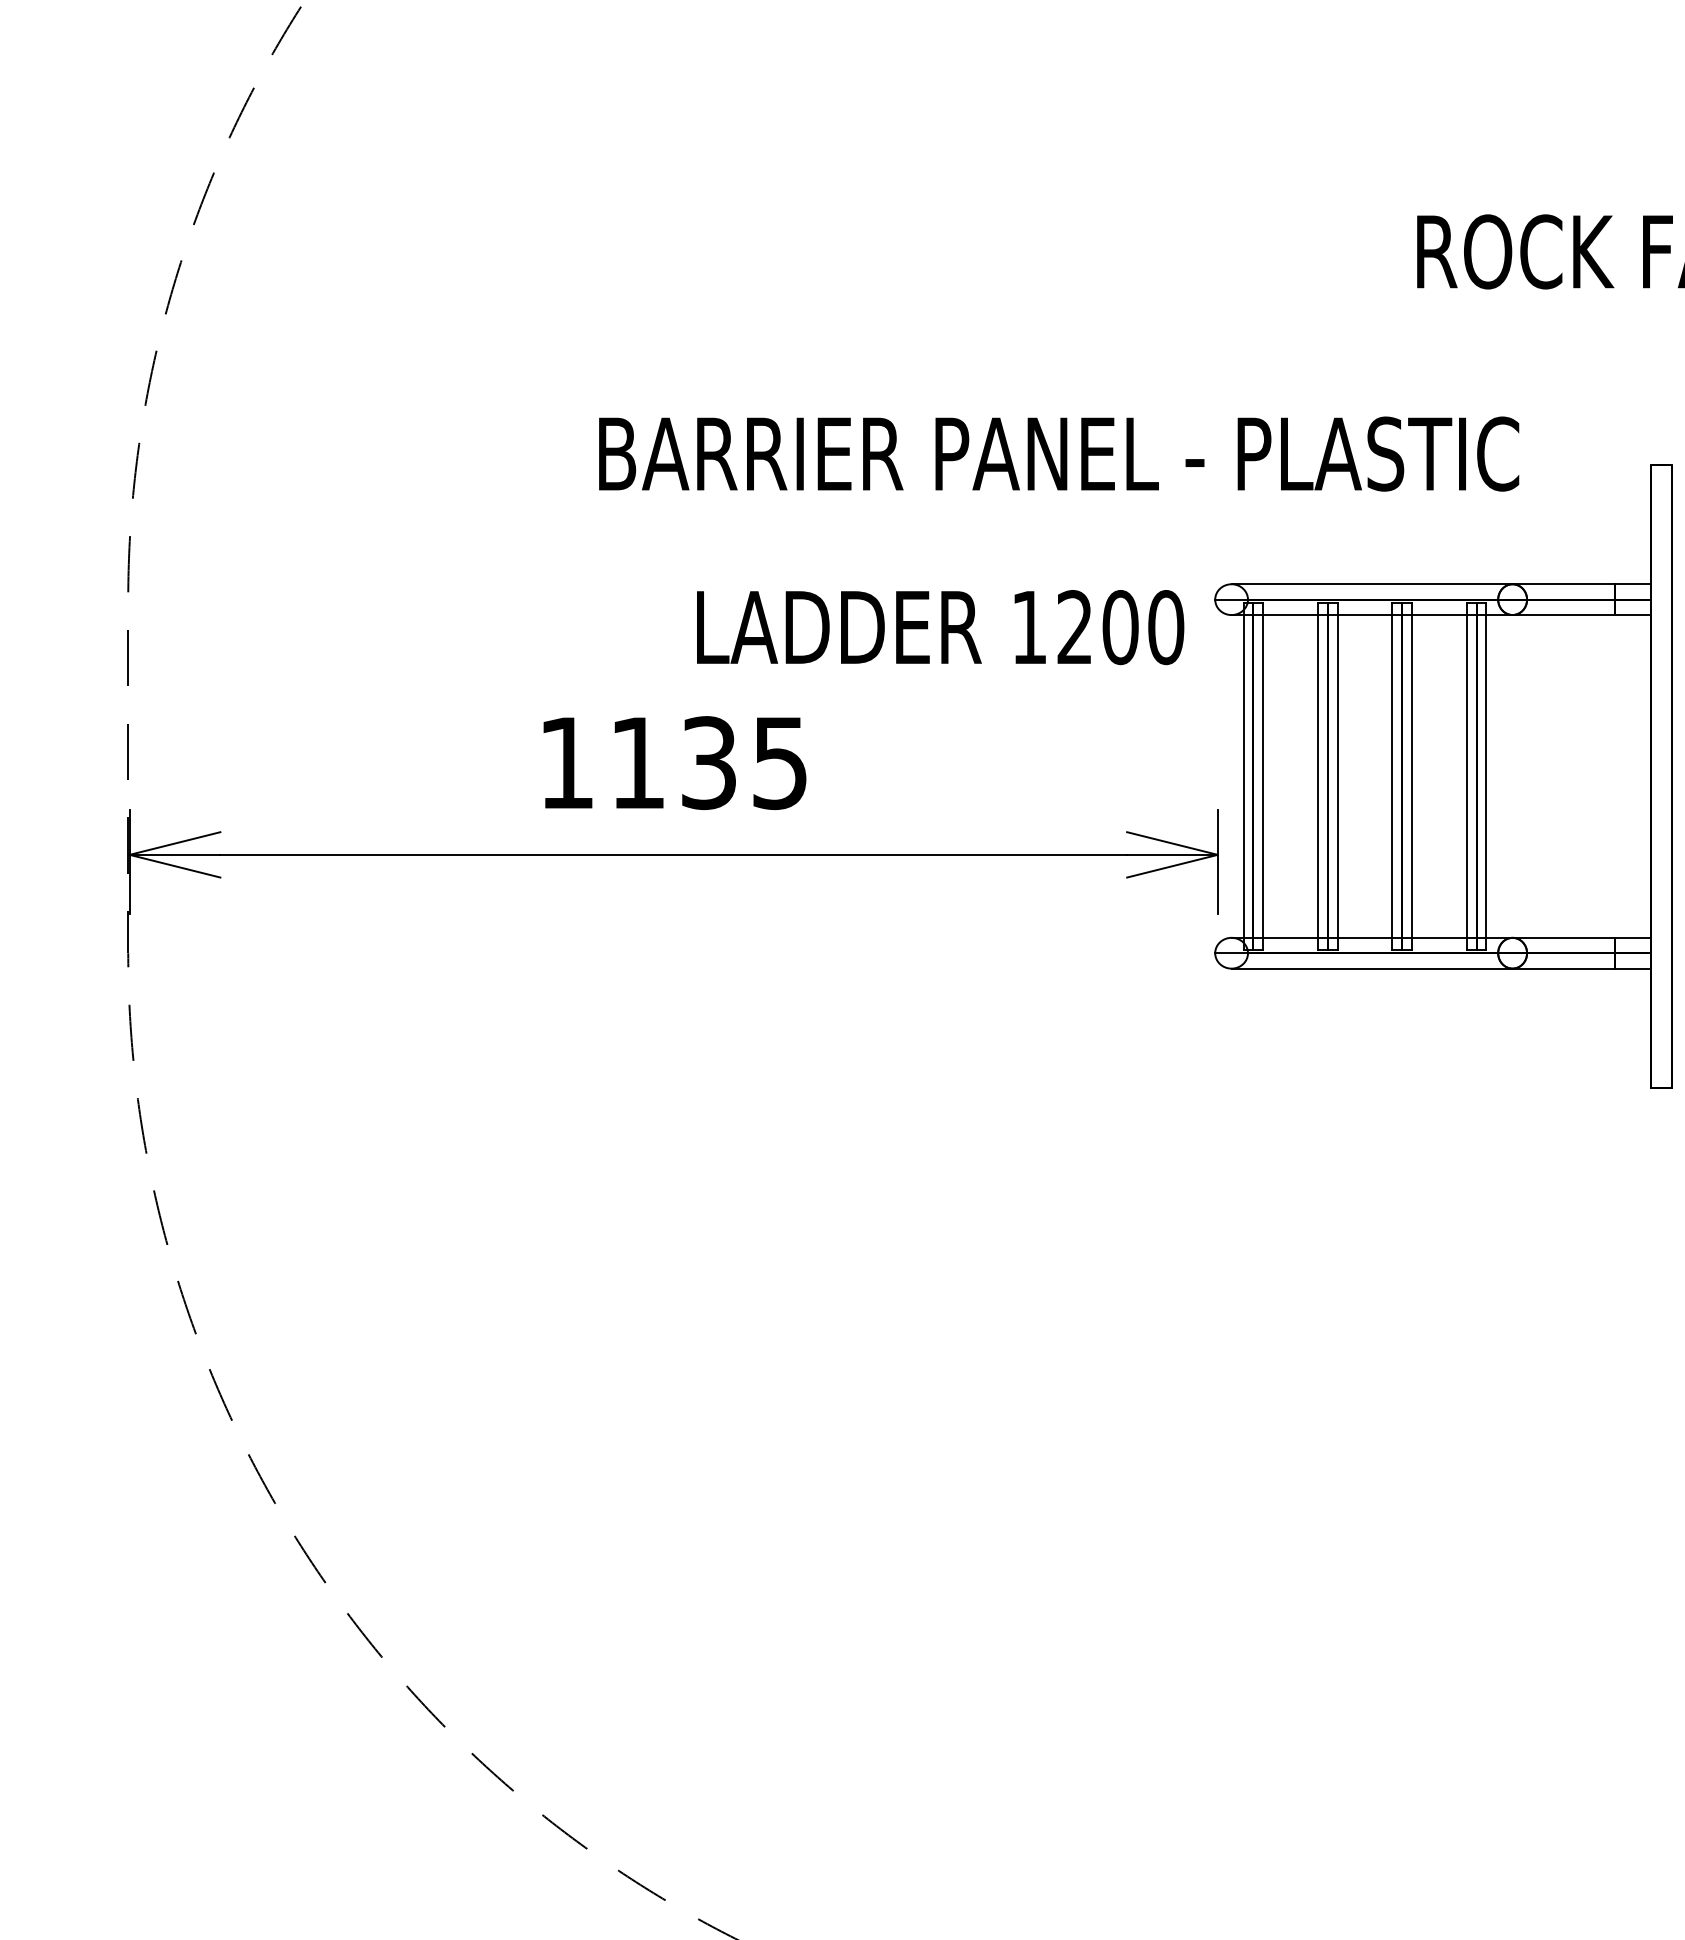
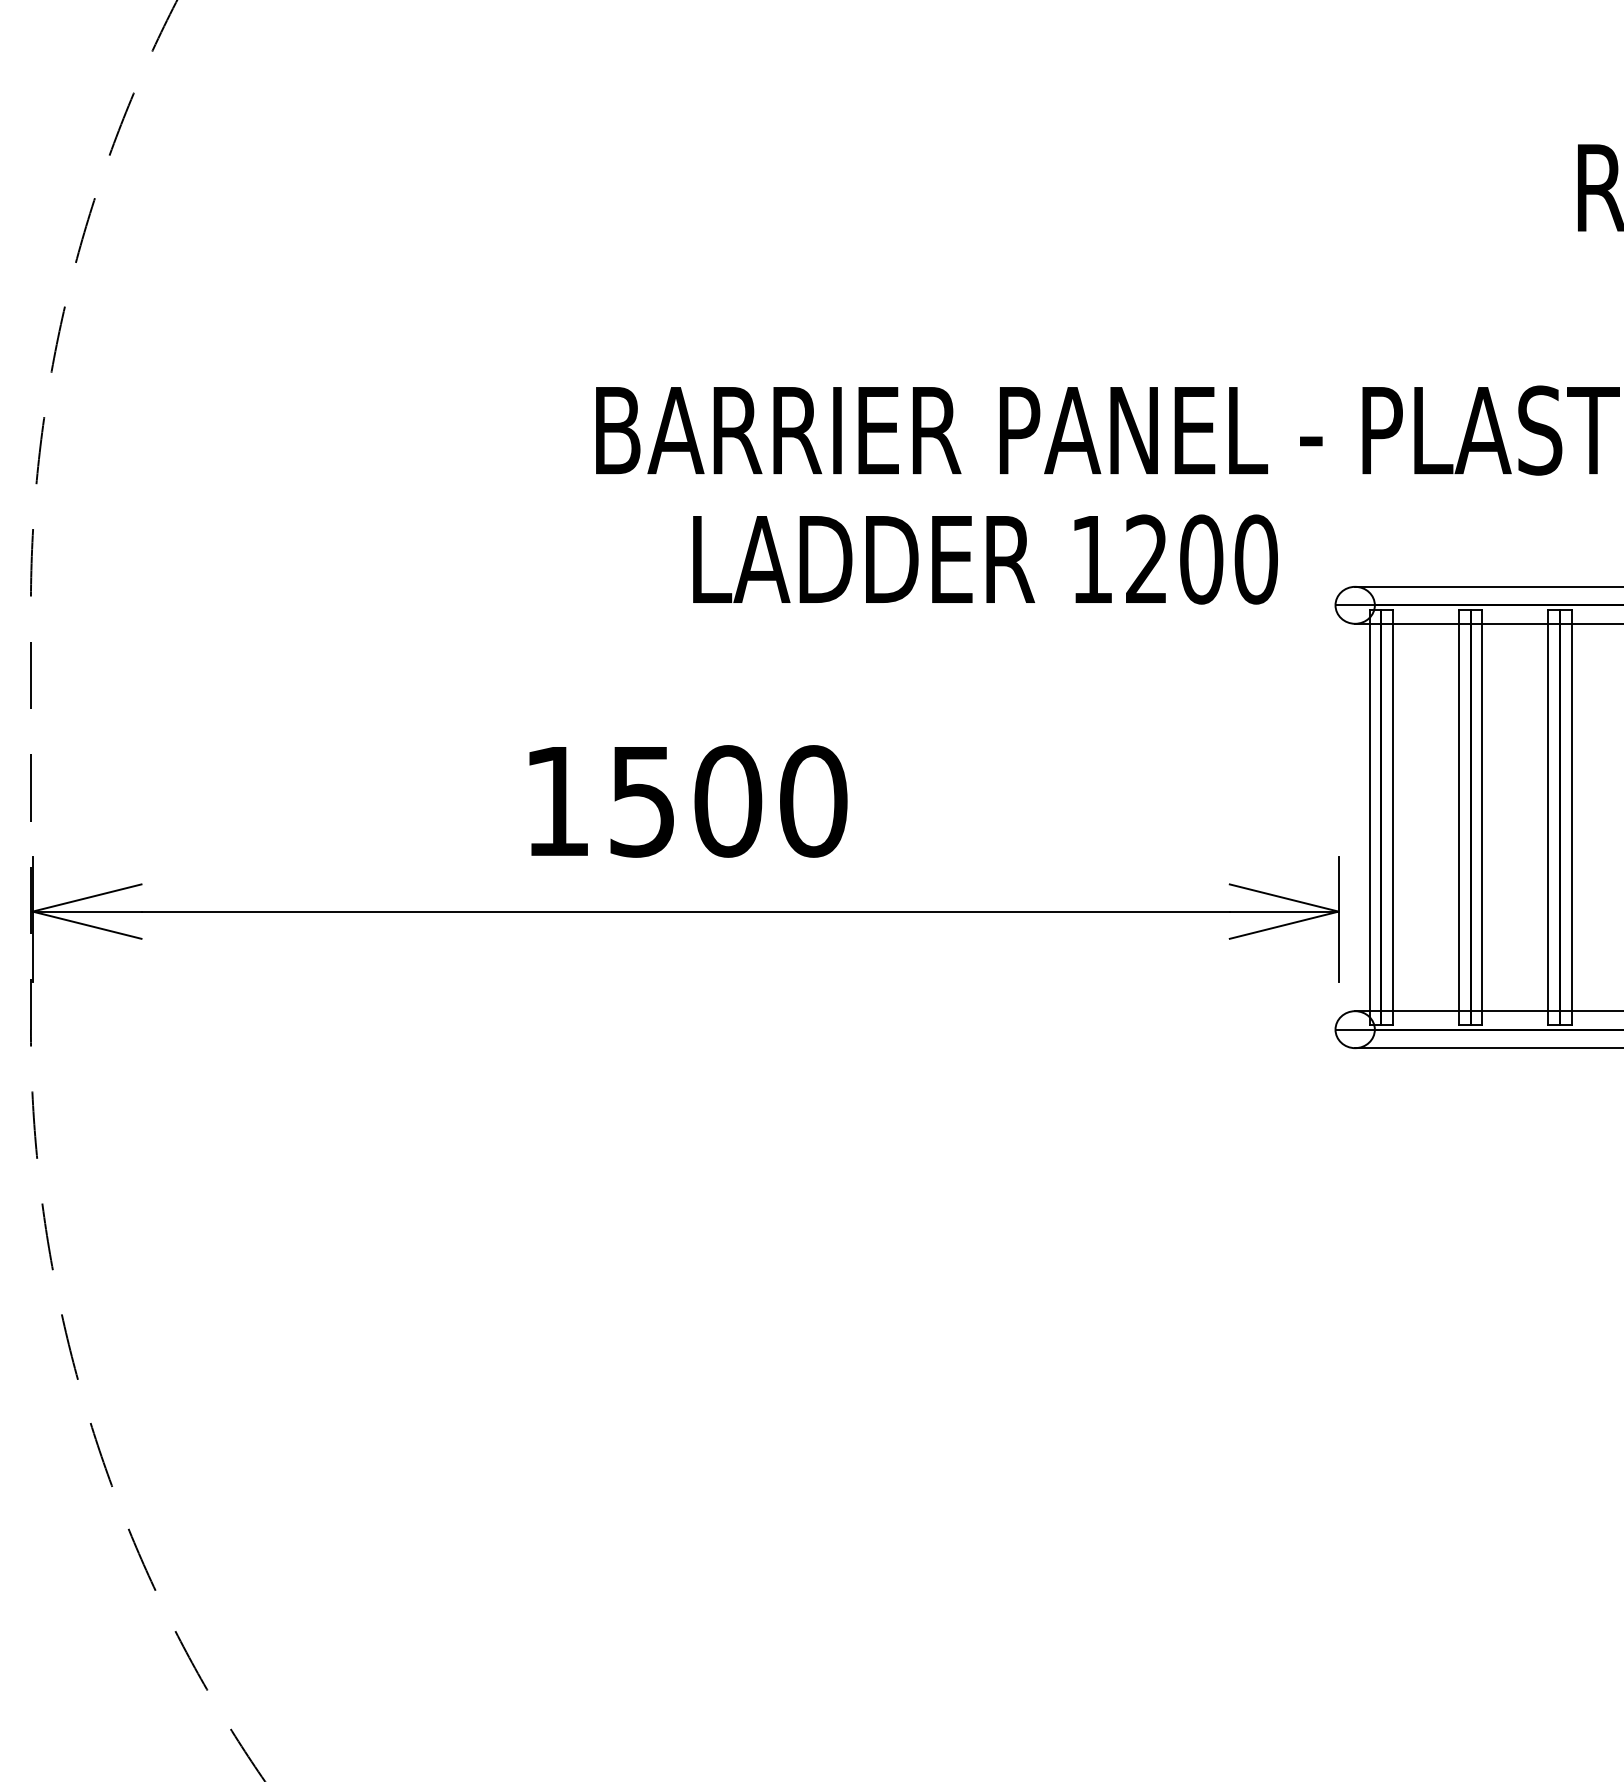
text: (940, 627) -> (985, 559), moved
text: (709, 763) -> (728, 801), 1135 -> 1500

